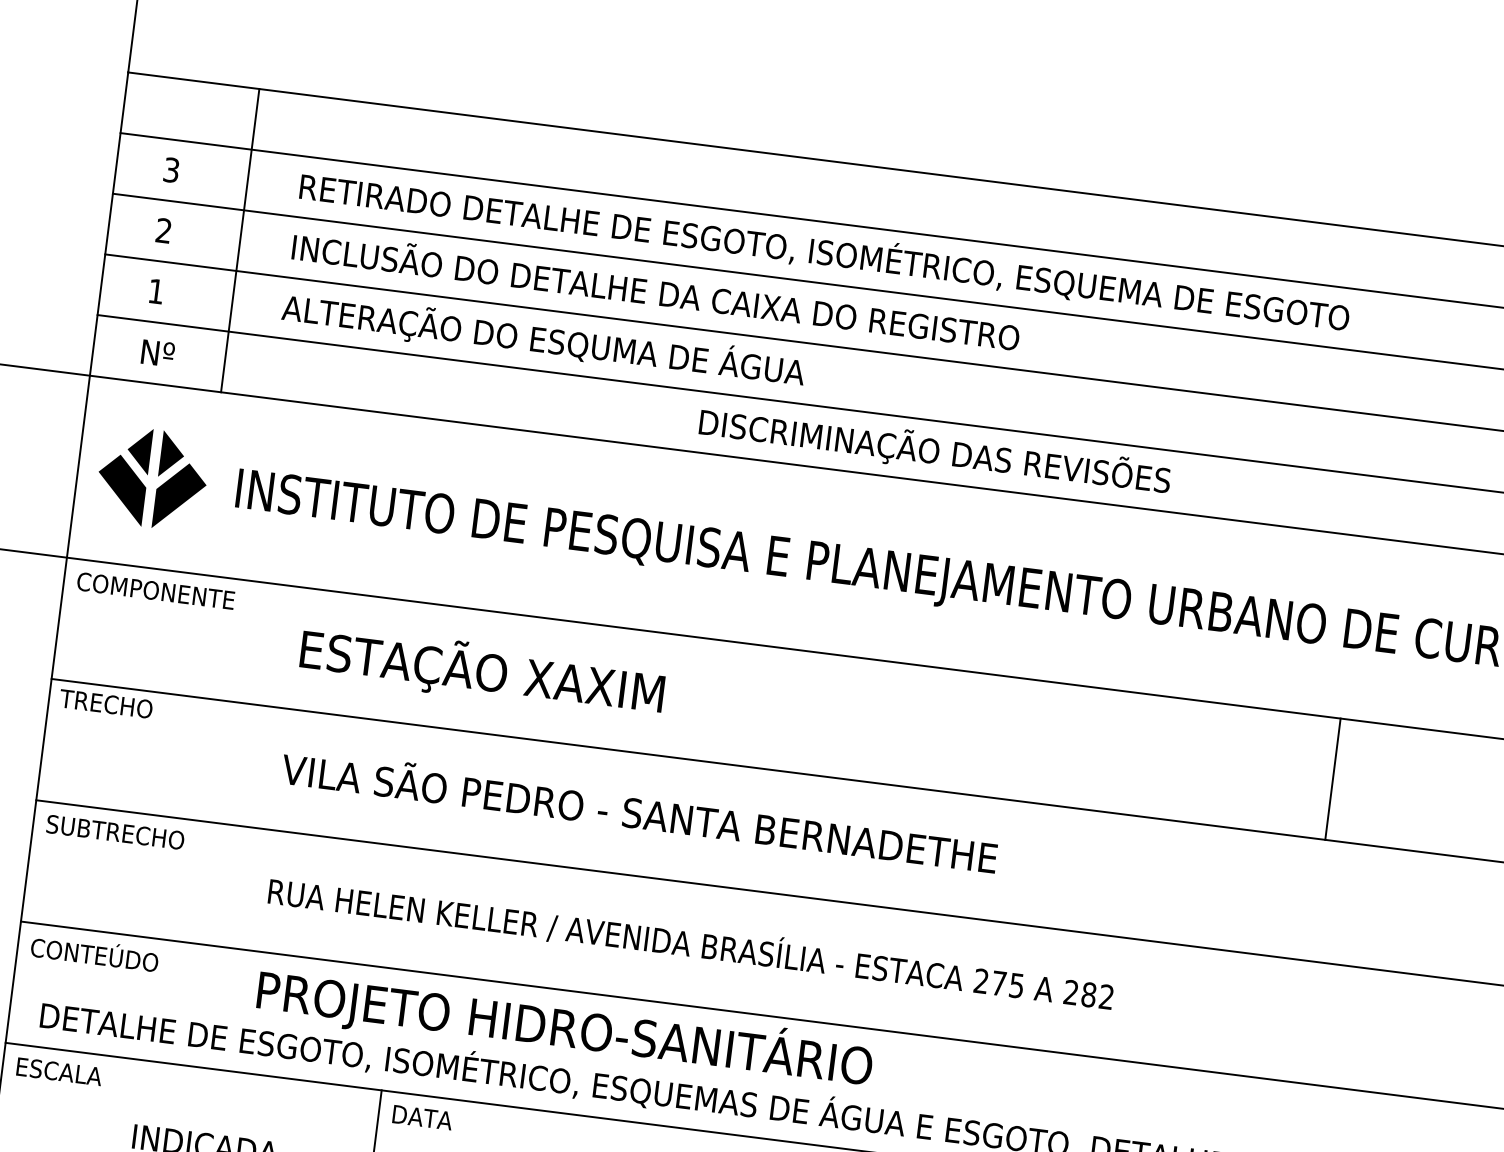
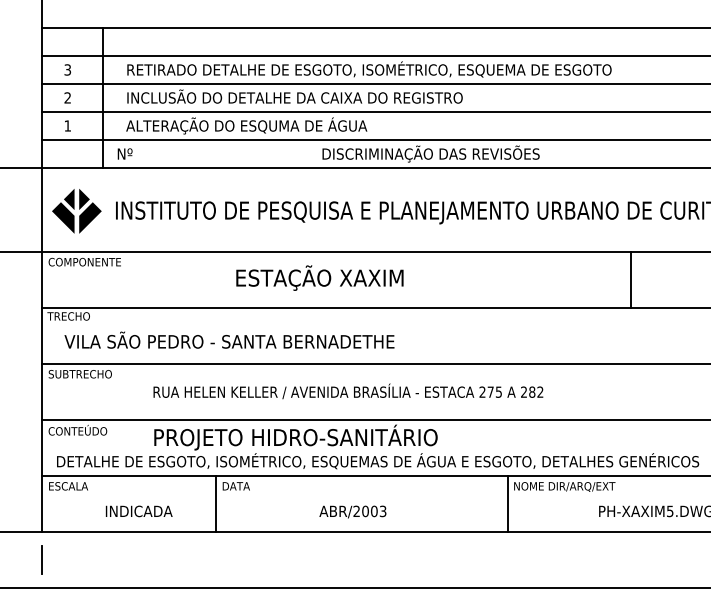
text: (156, 352) -> (124, 153), moved
text: (481, 670) -> (319, 277), moved
text: (640, 809) -> (229, 339), moved

